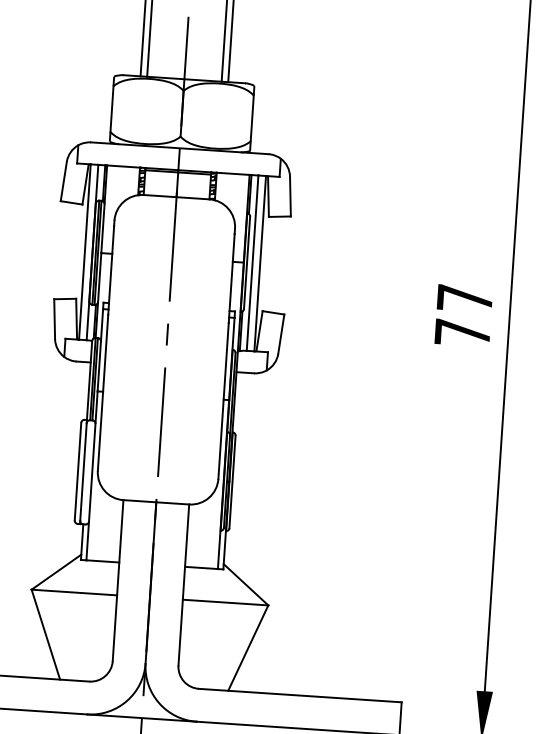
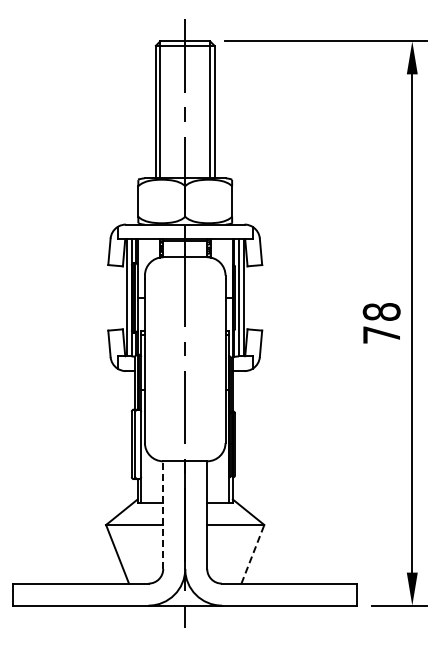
text: (464, 297) -> (381, 311), 77 -> 78
line: (118, 581) -> (163, 515), solid -> dashed
line: (249, 646) -> (253, 553), solid -> dashed

